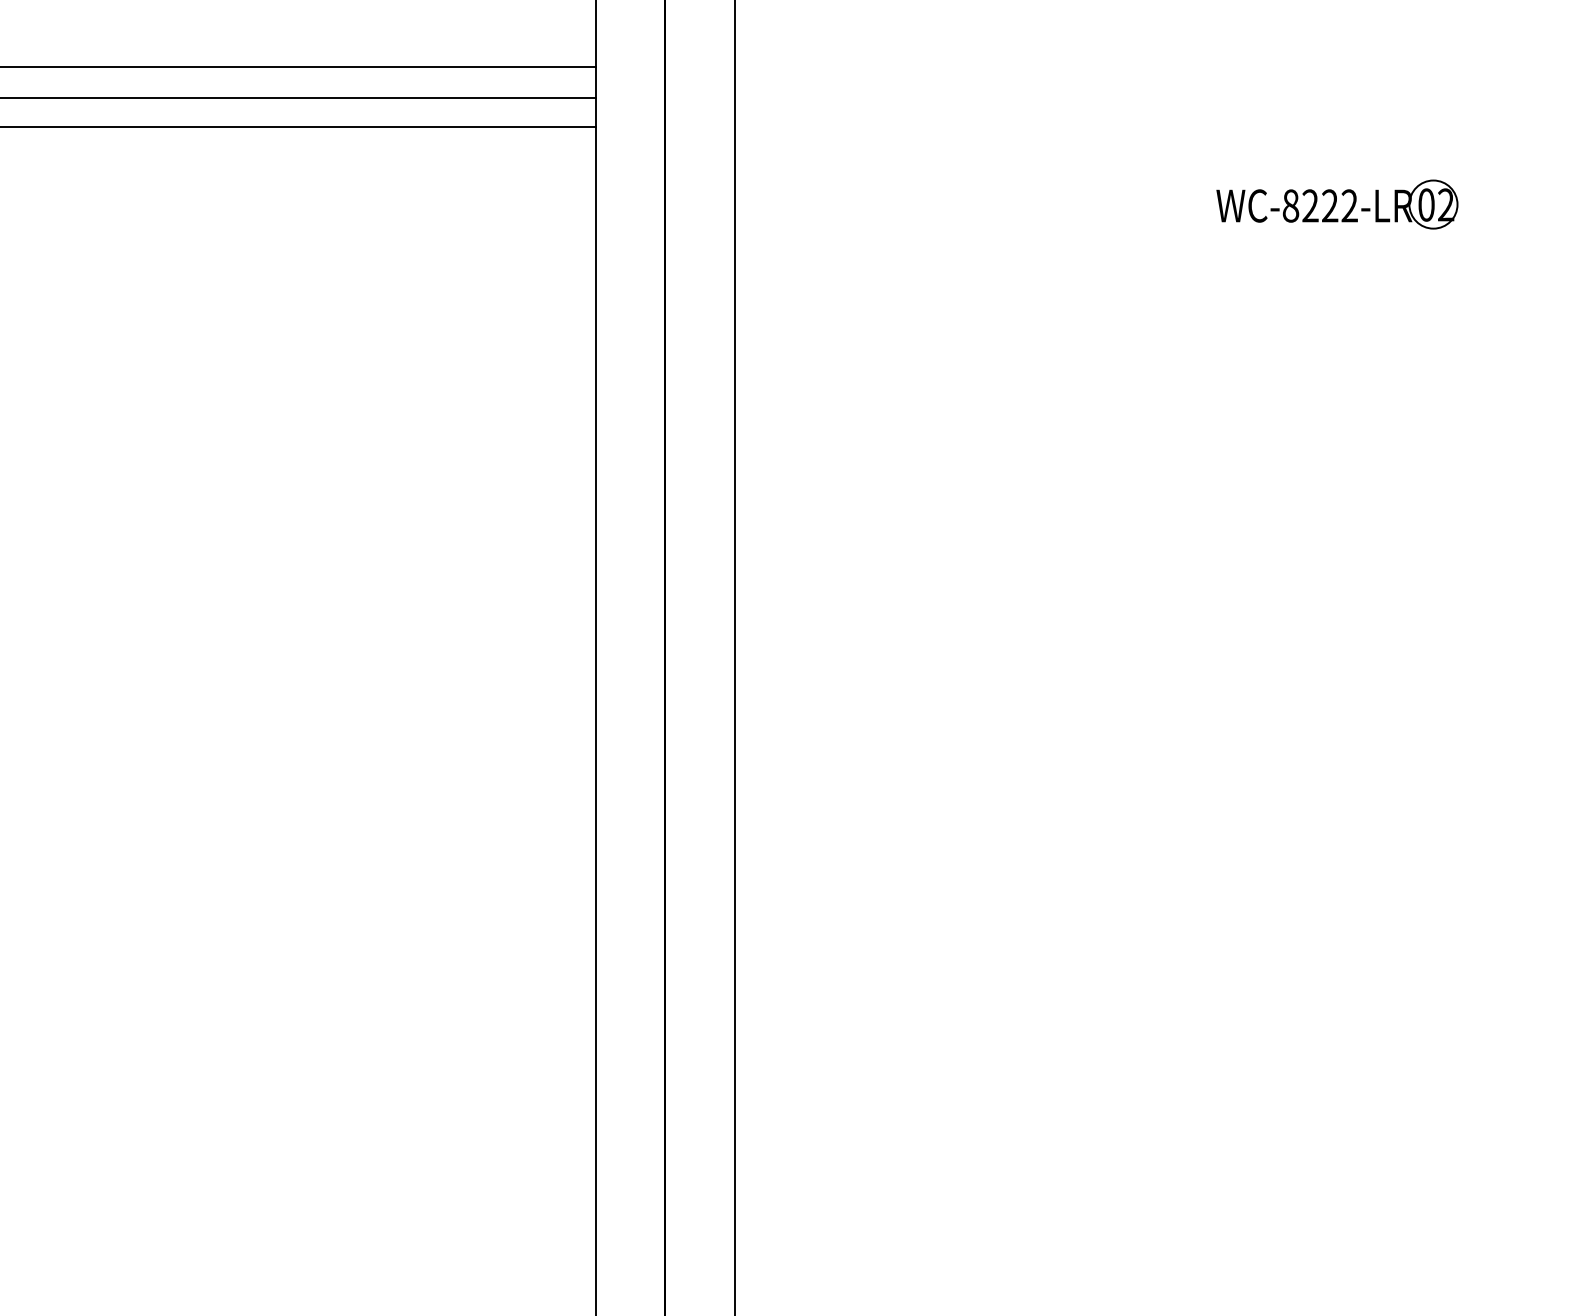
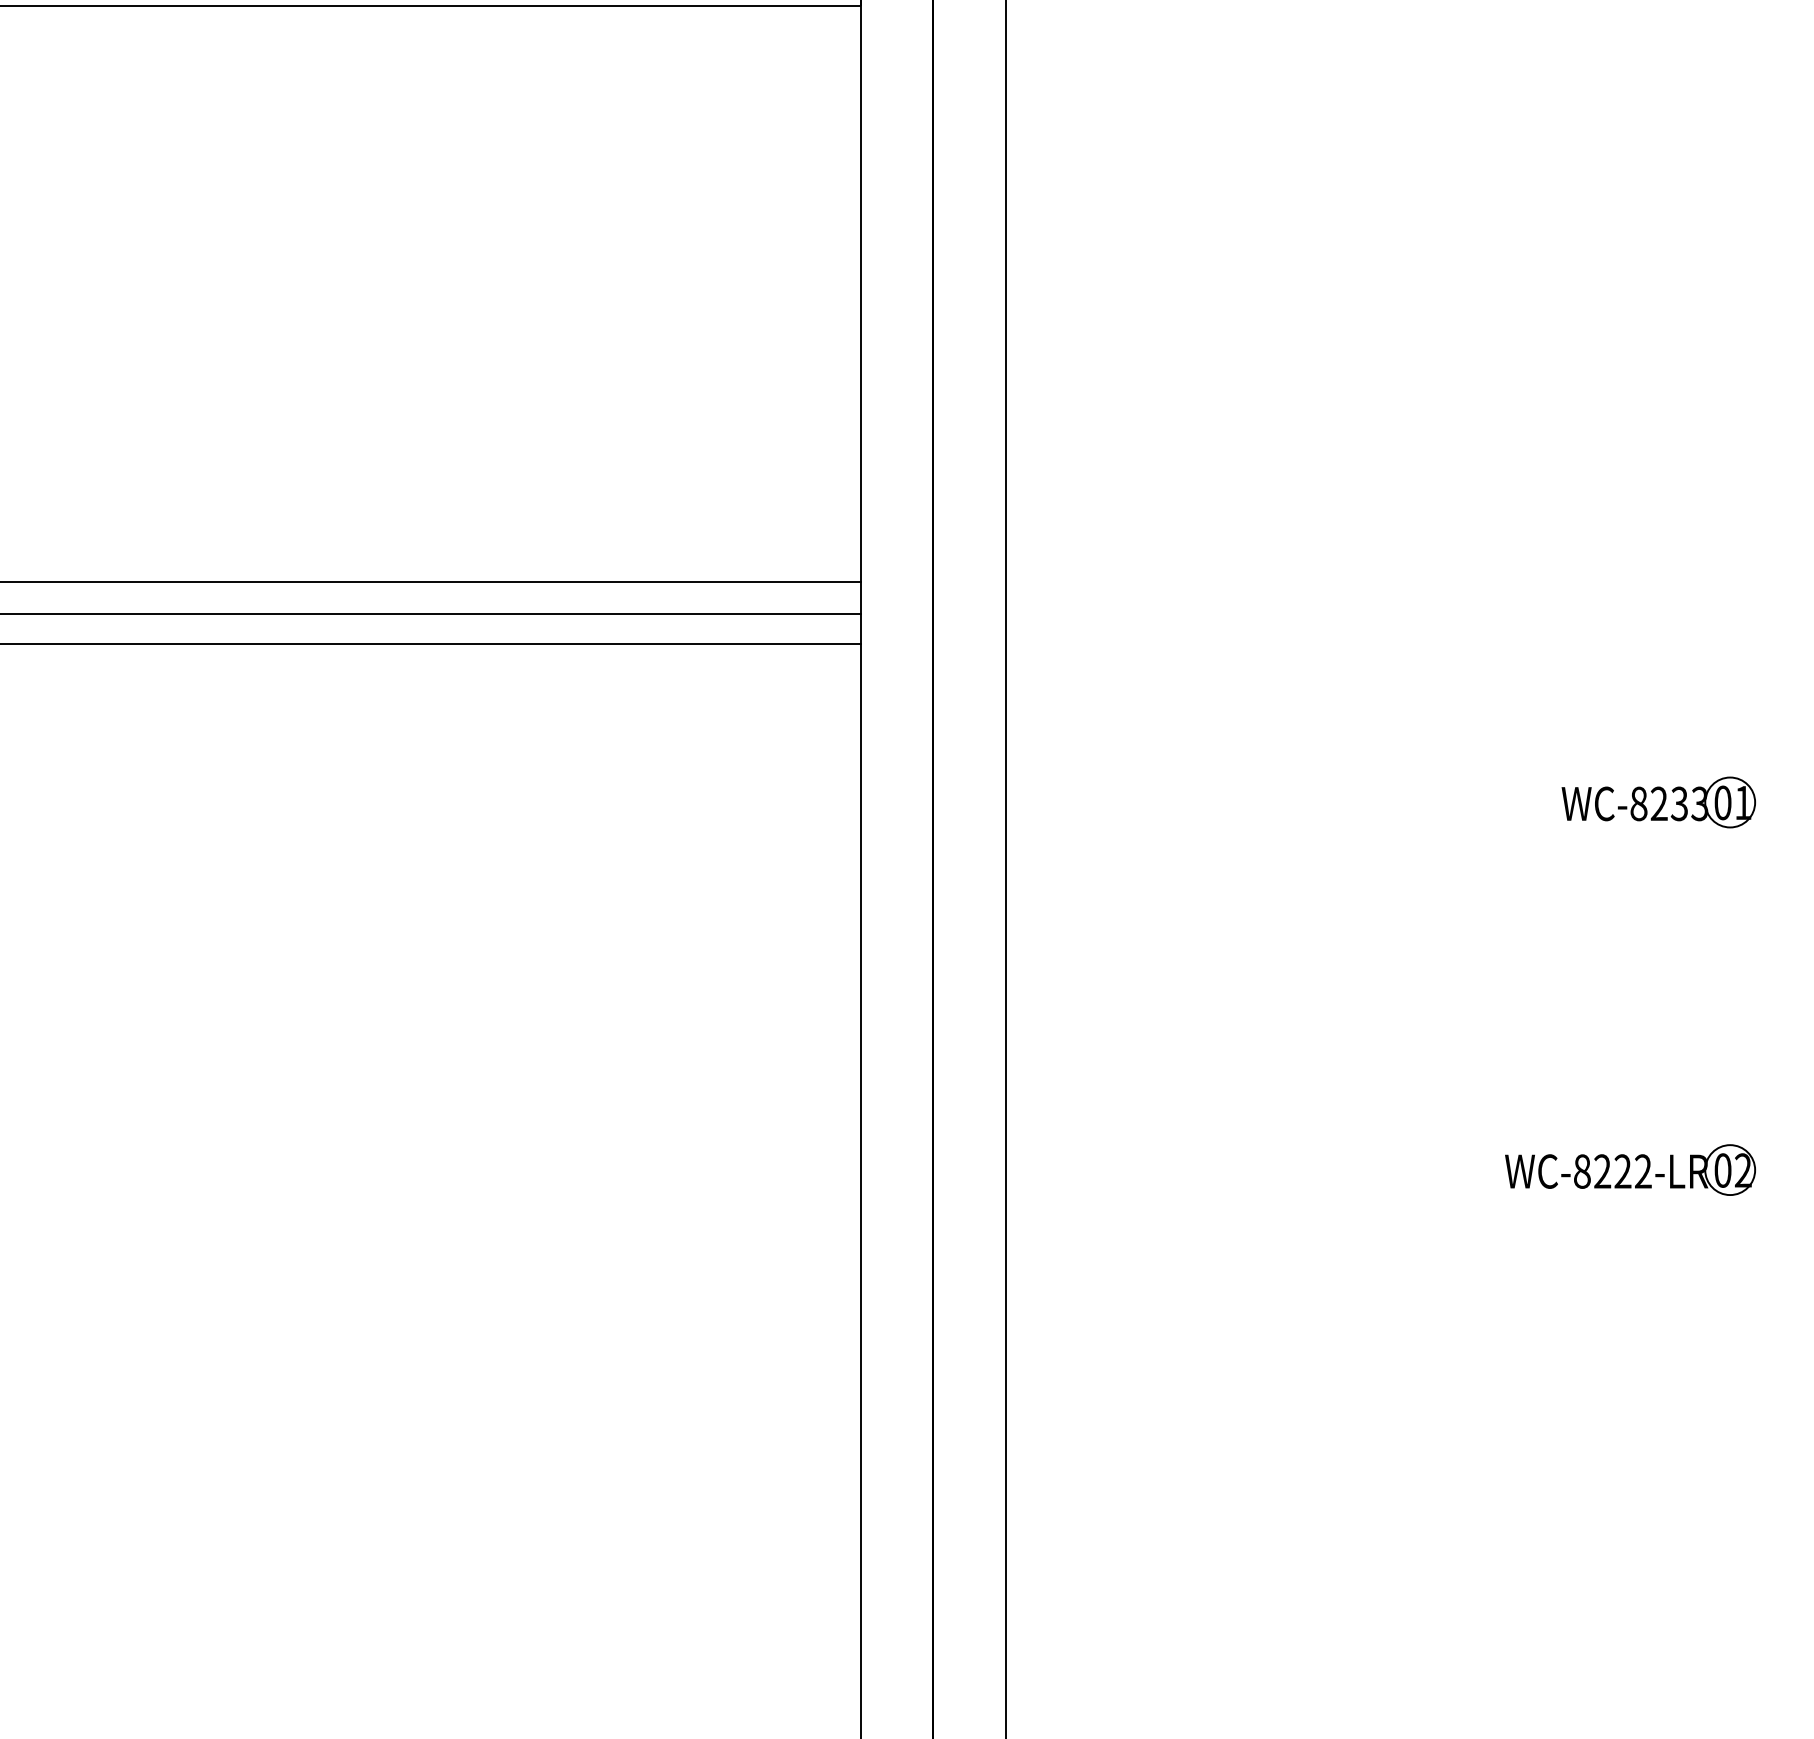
part: (1337, 204) -> (1630, 1169), moved
part: (1364, 279) -> (1658, 802), added

